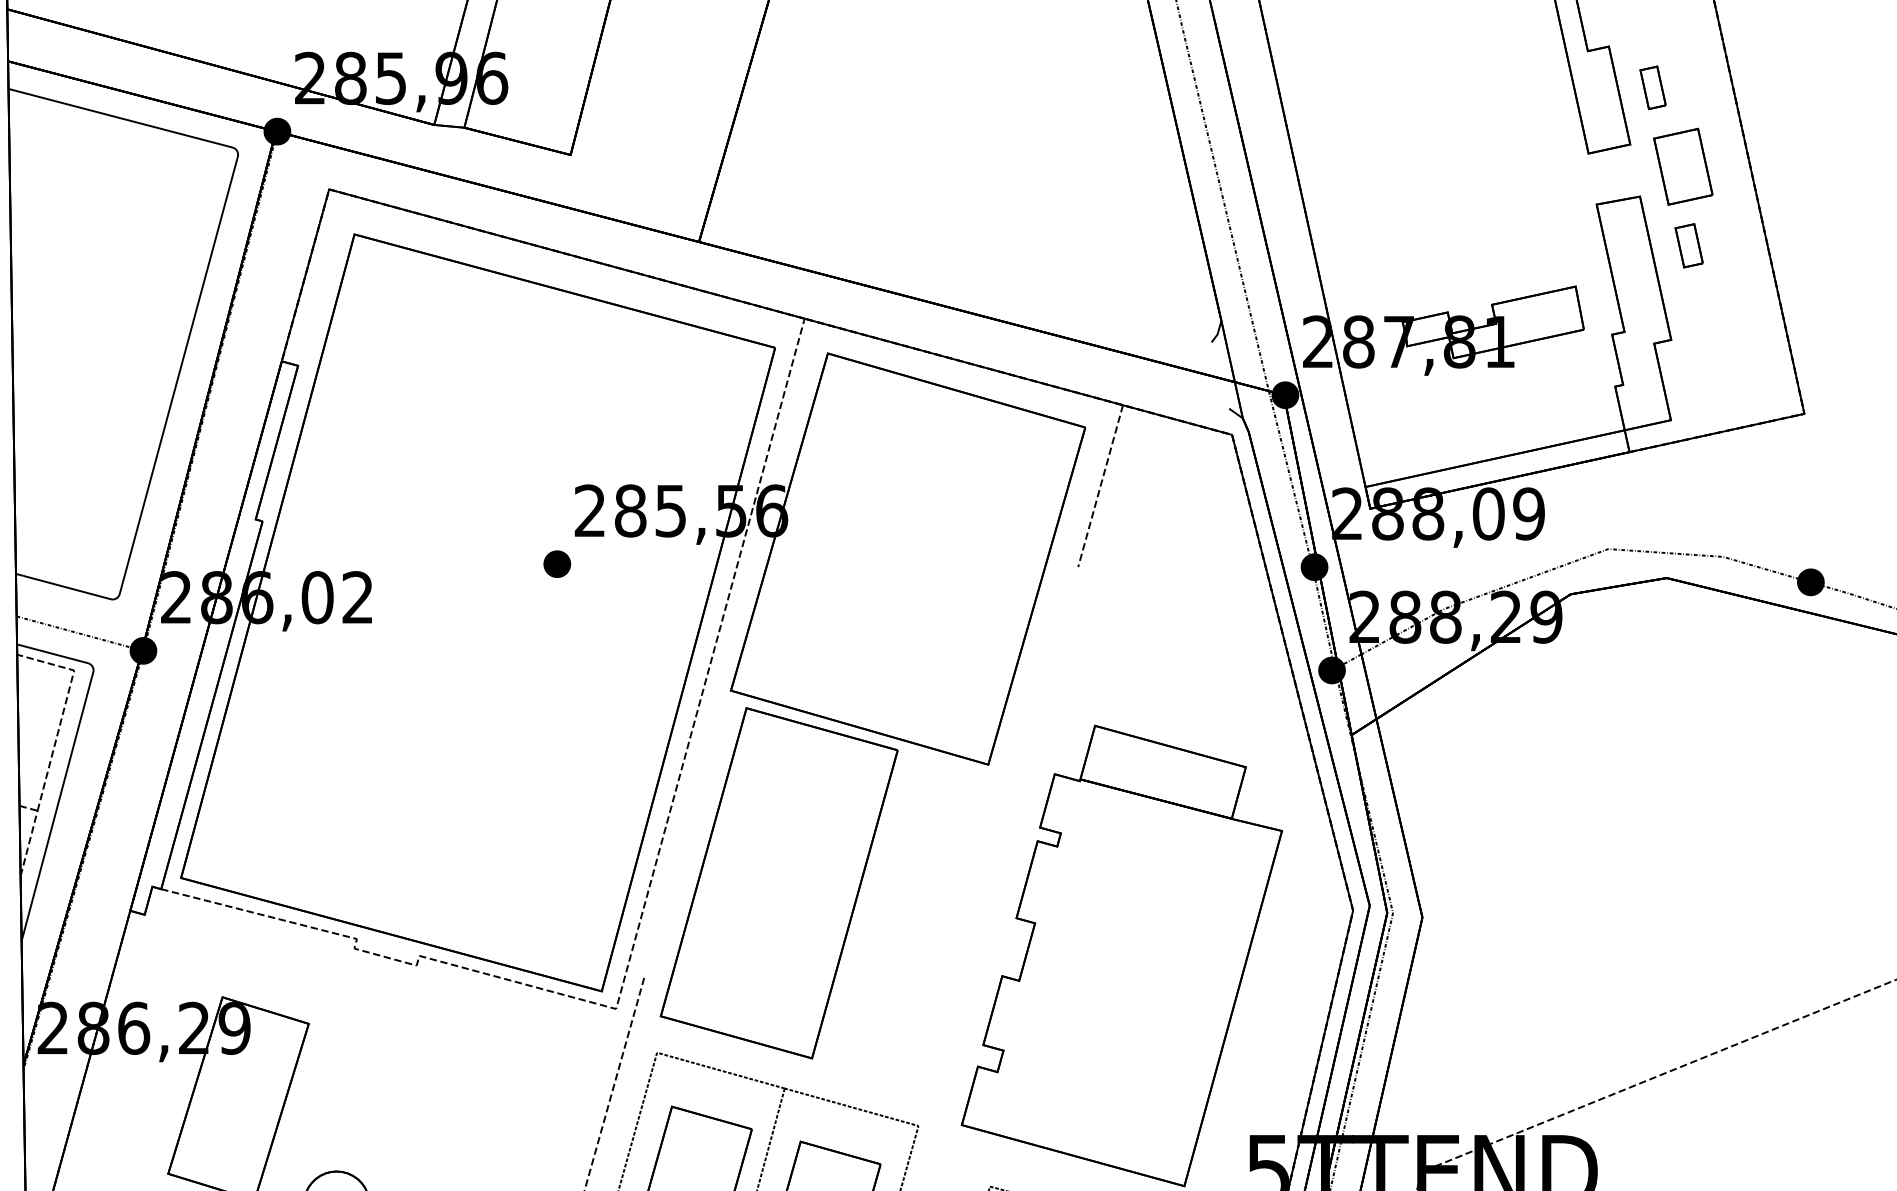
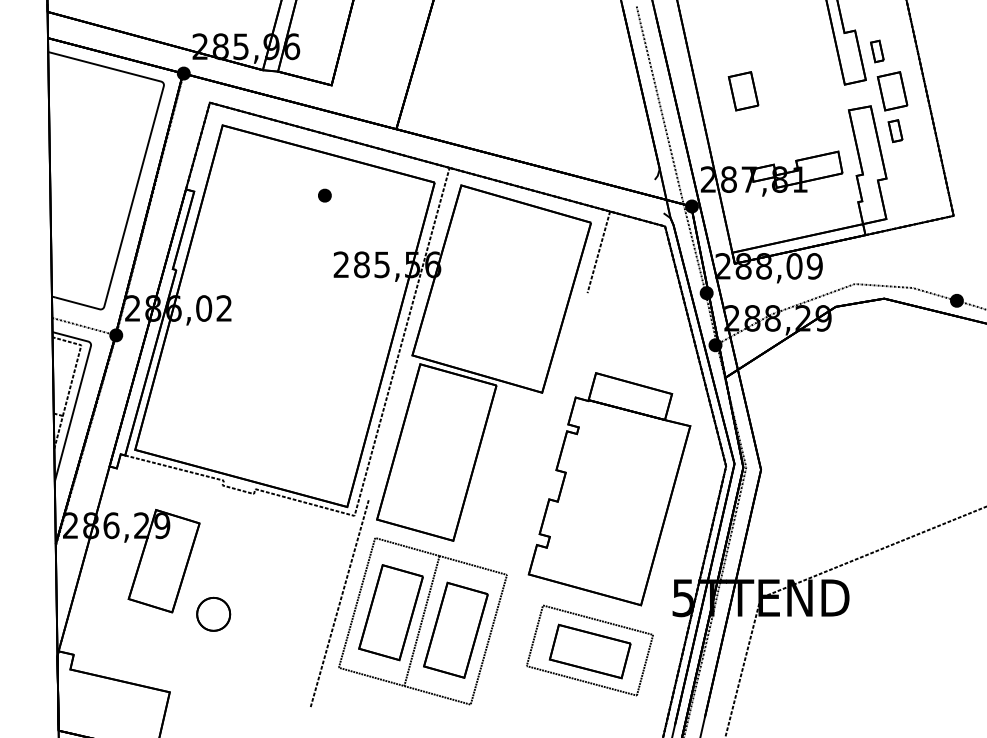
part: (1387, 167) -> (743, 91), added
part: (556, 563) -> (324, 195), moved

